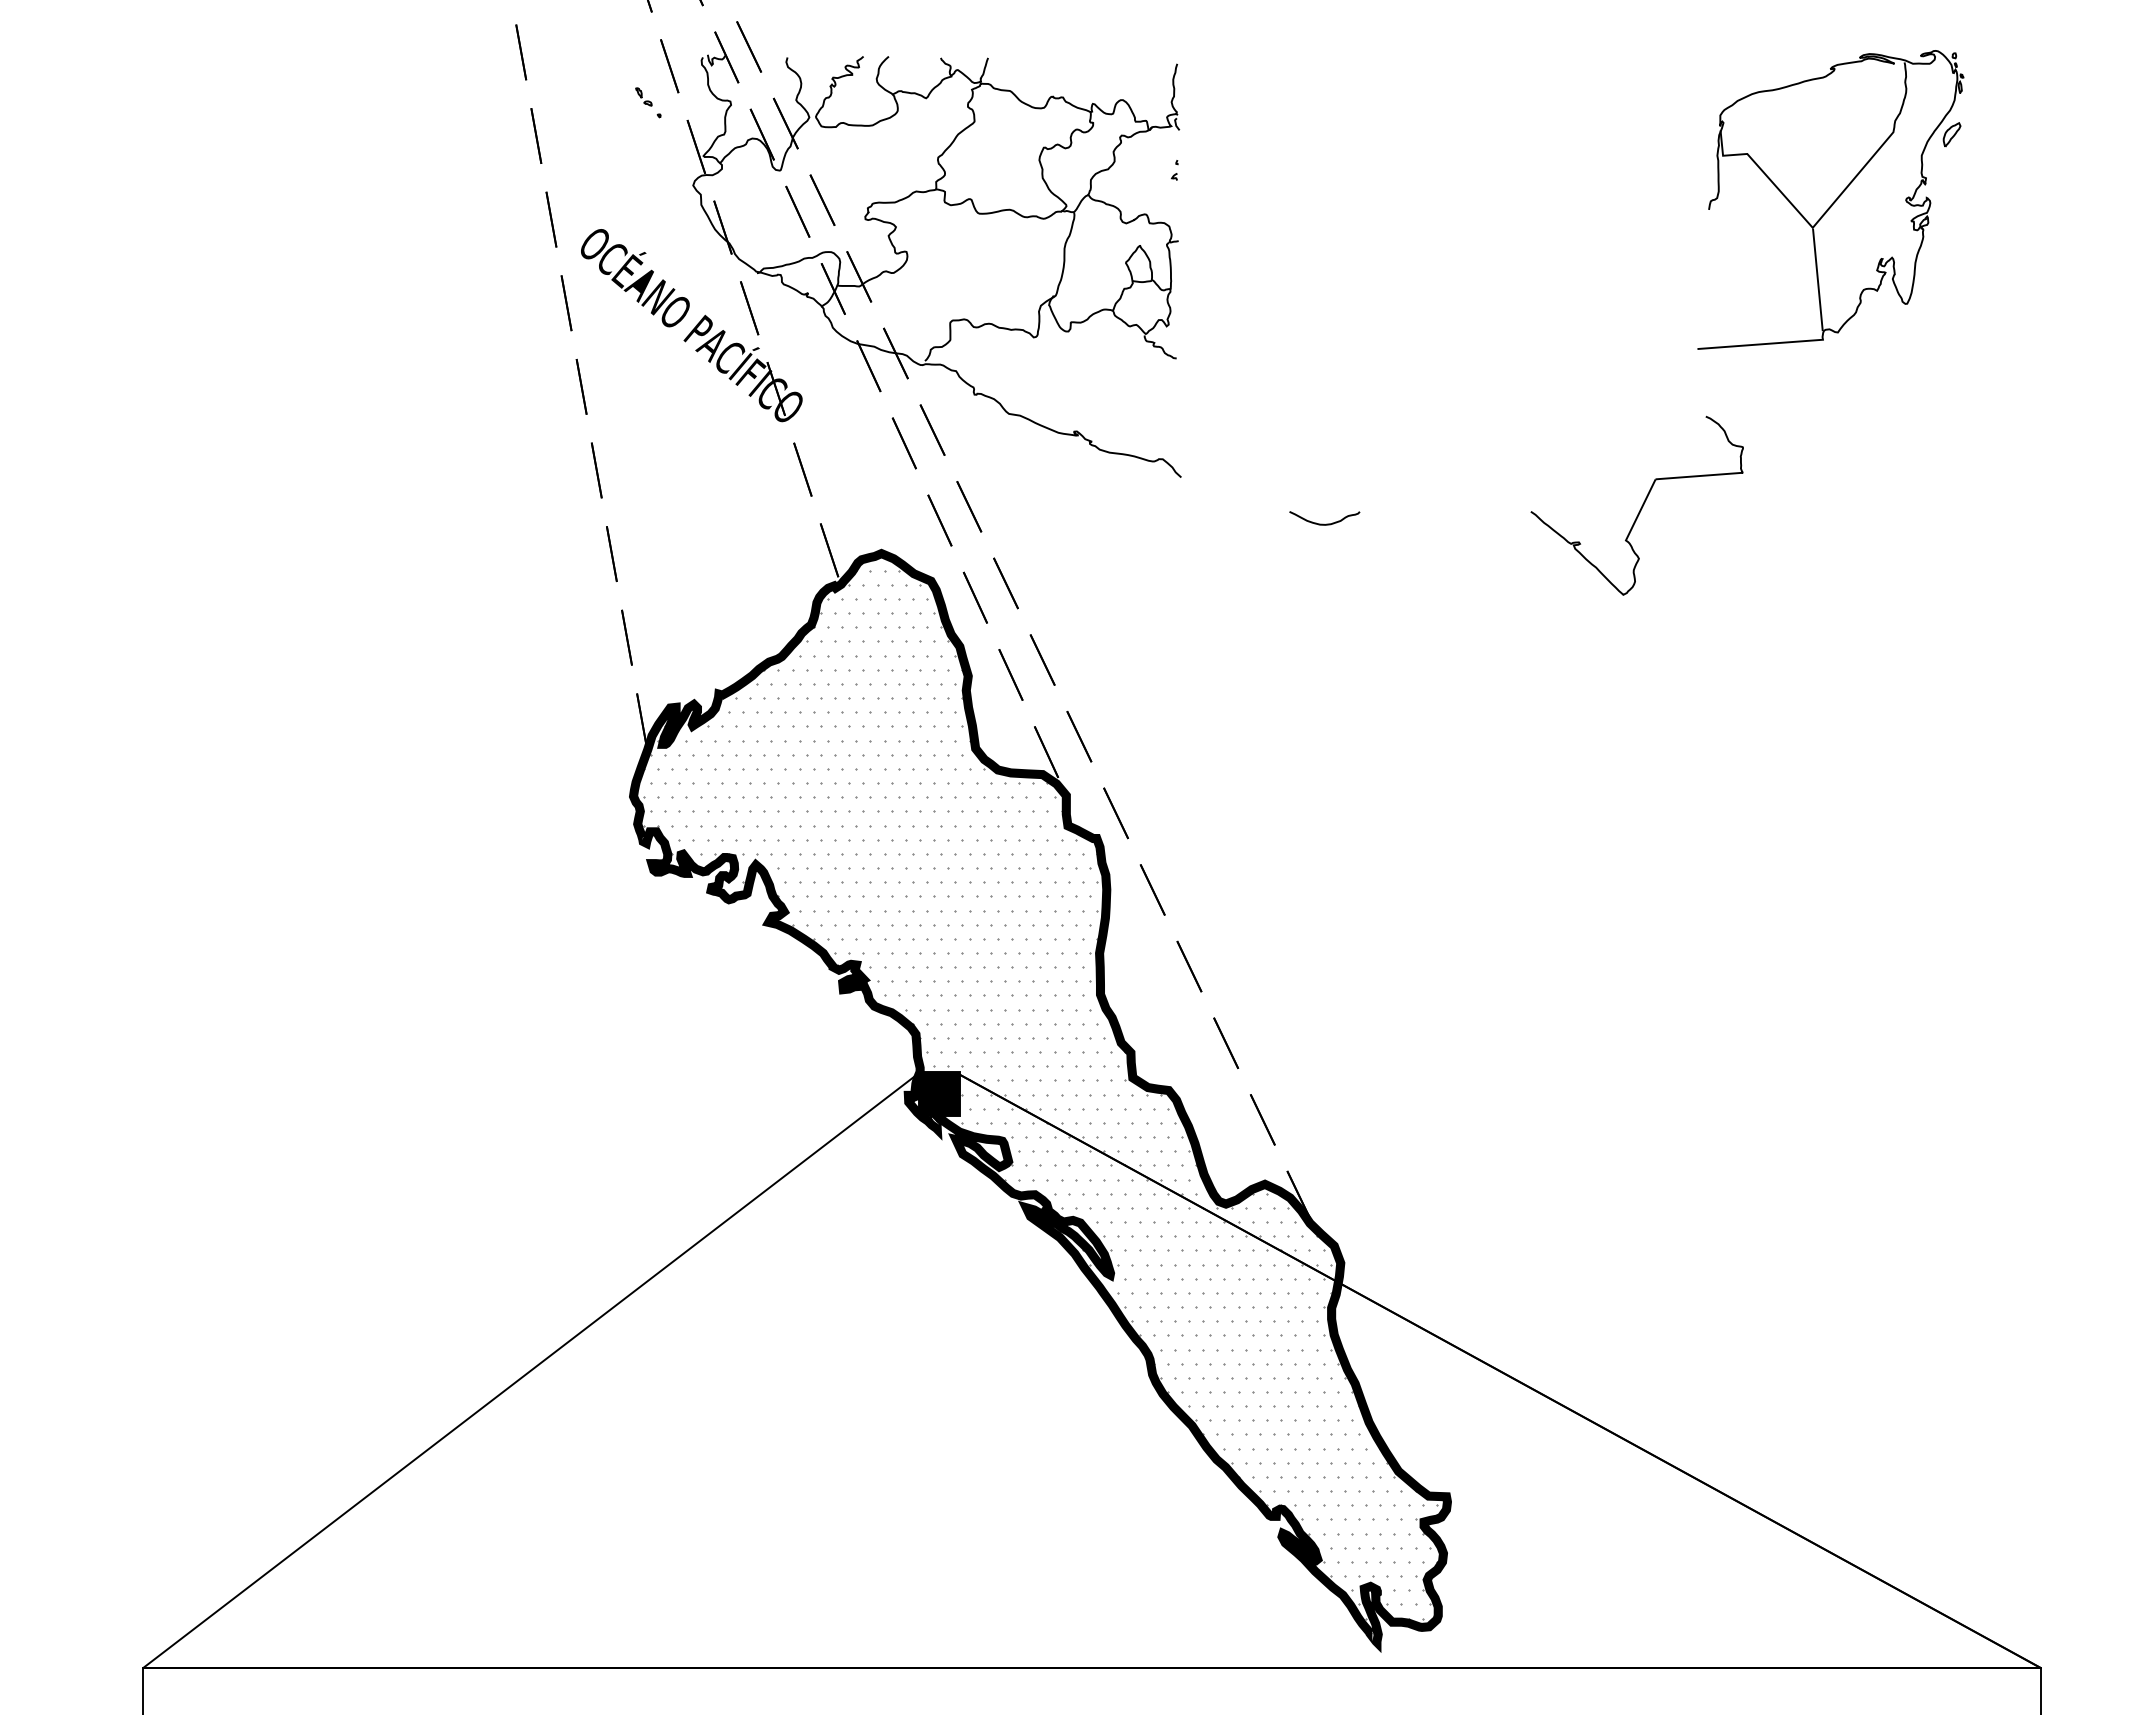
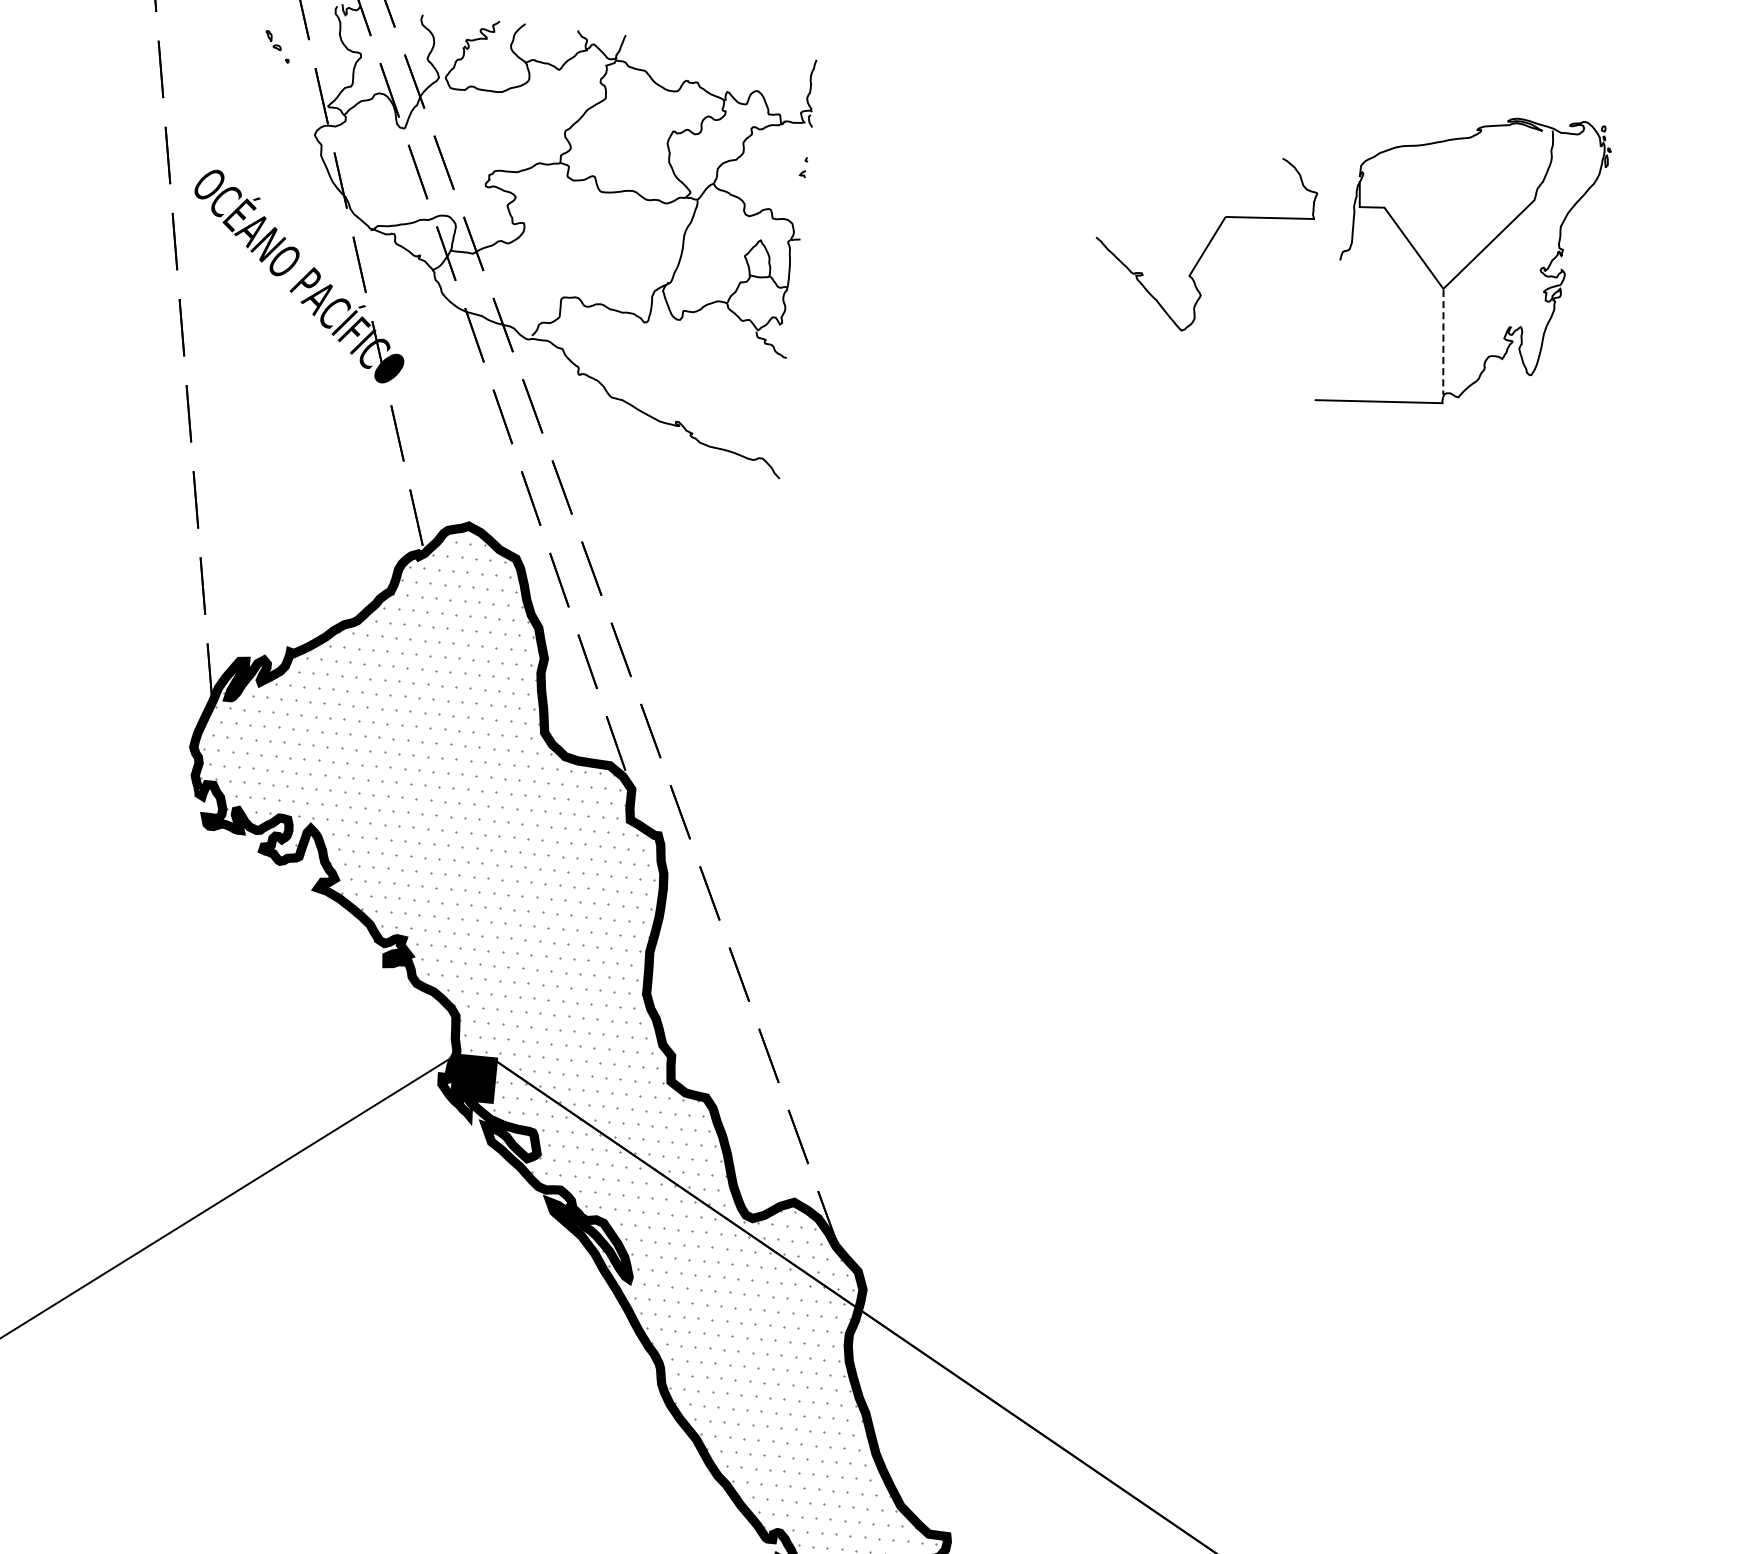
part: (1951, 134) -> (1593, 208), removed
line: (1817, 280) -> (1442, 342), solid -> dashed
part: (1636, 505) -> (1203, 241), moved
curve: (1323, 523) -> (918, 539), removed

